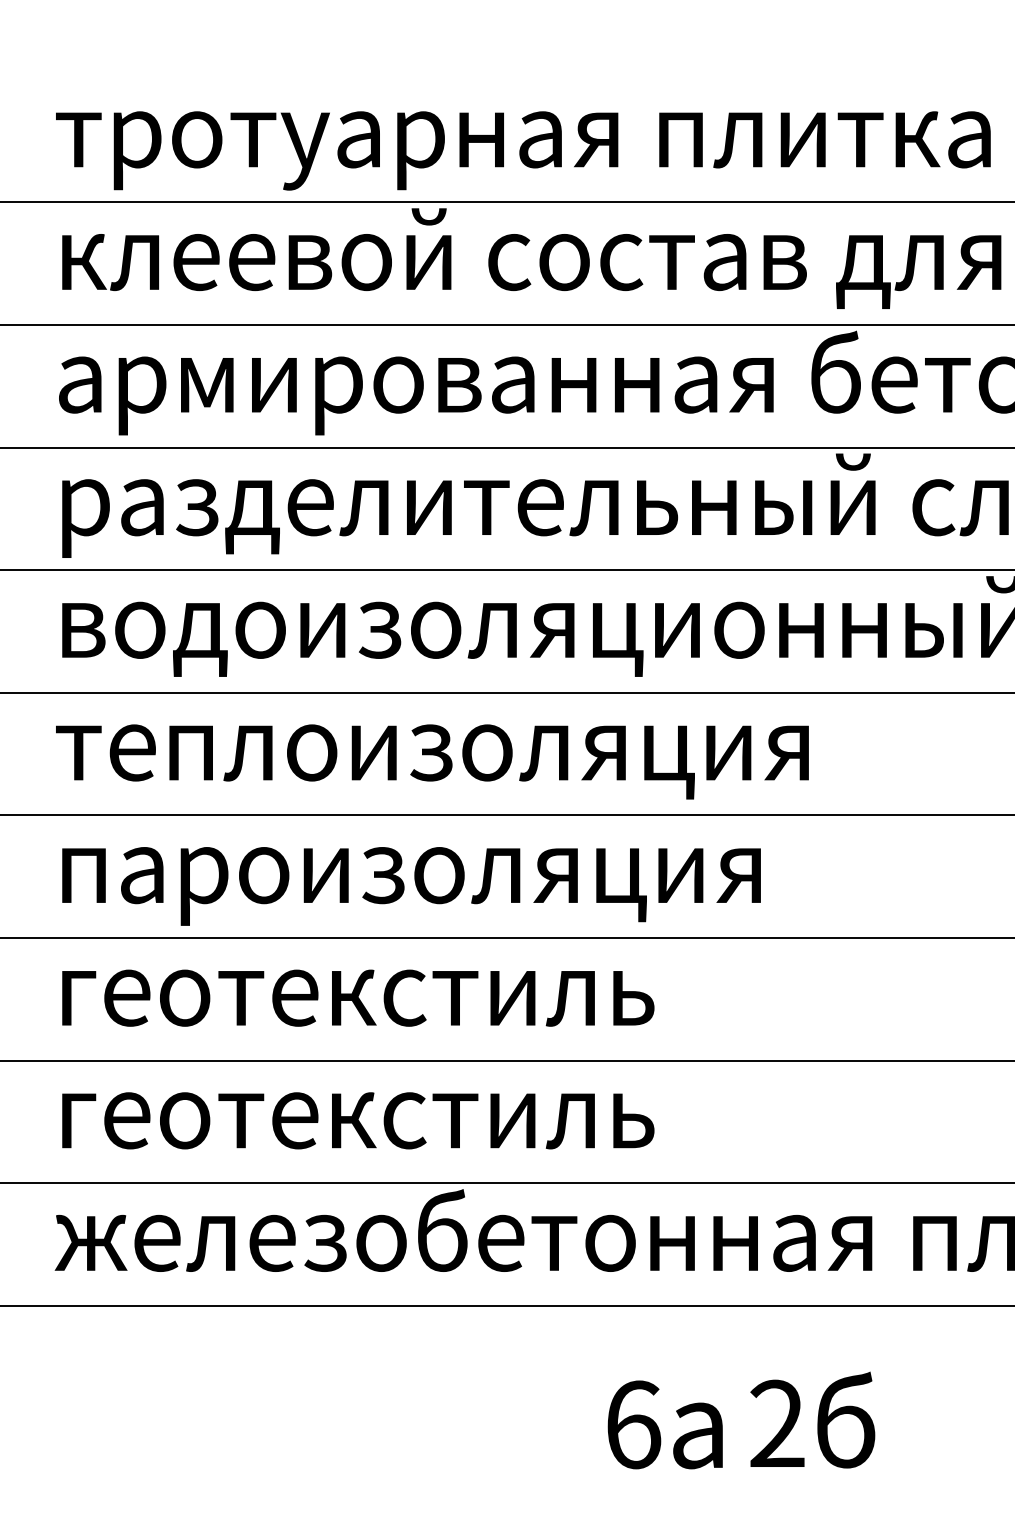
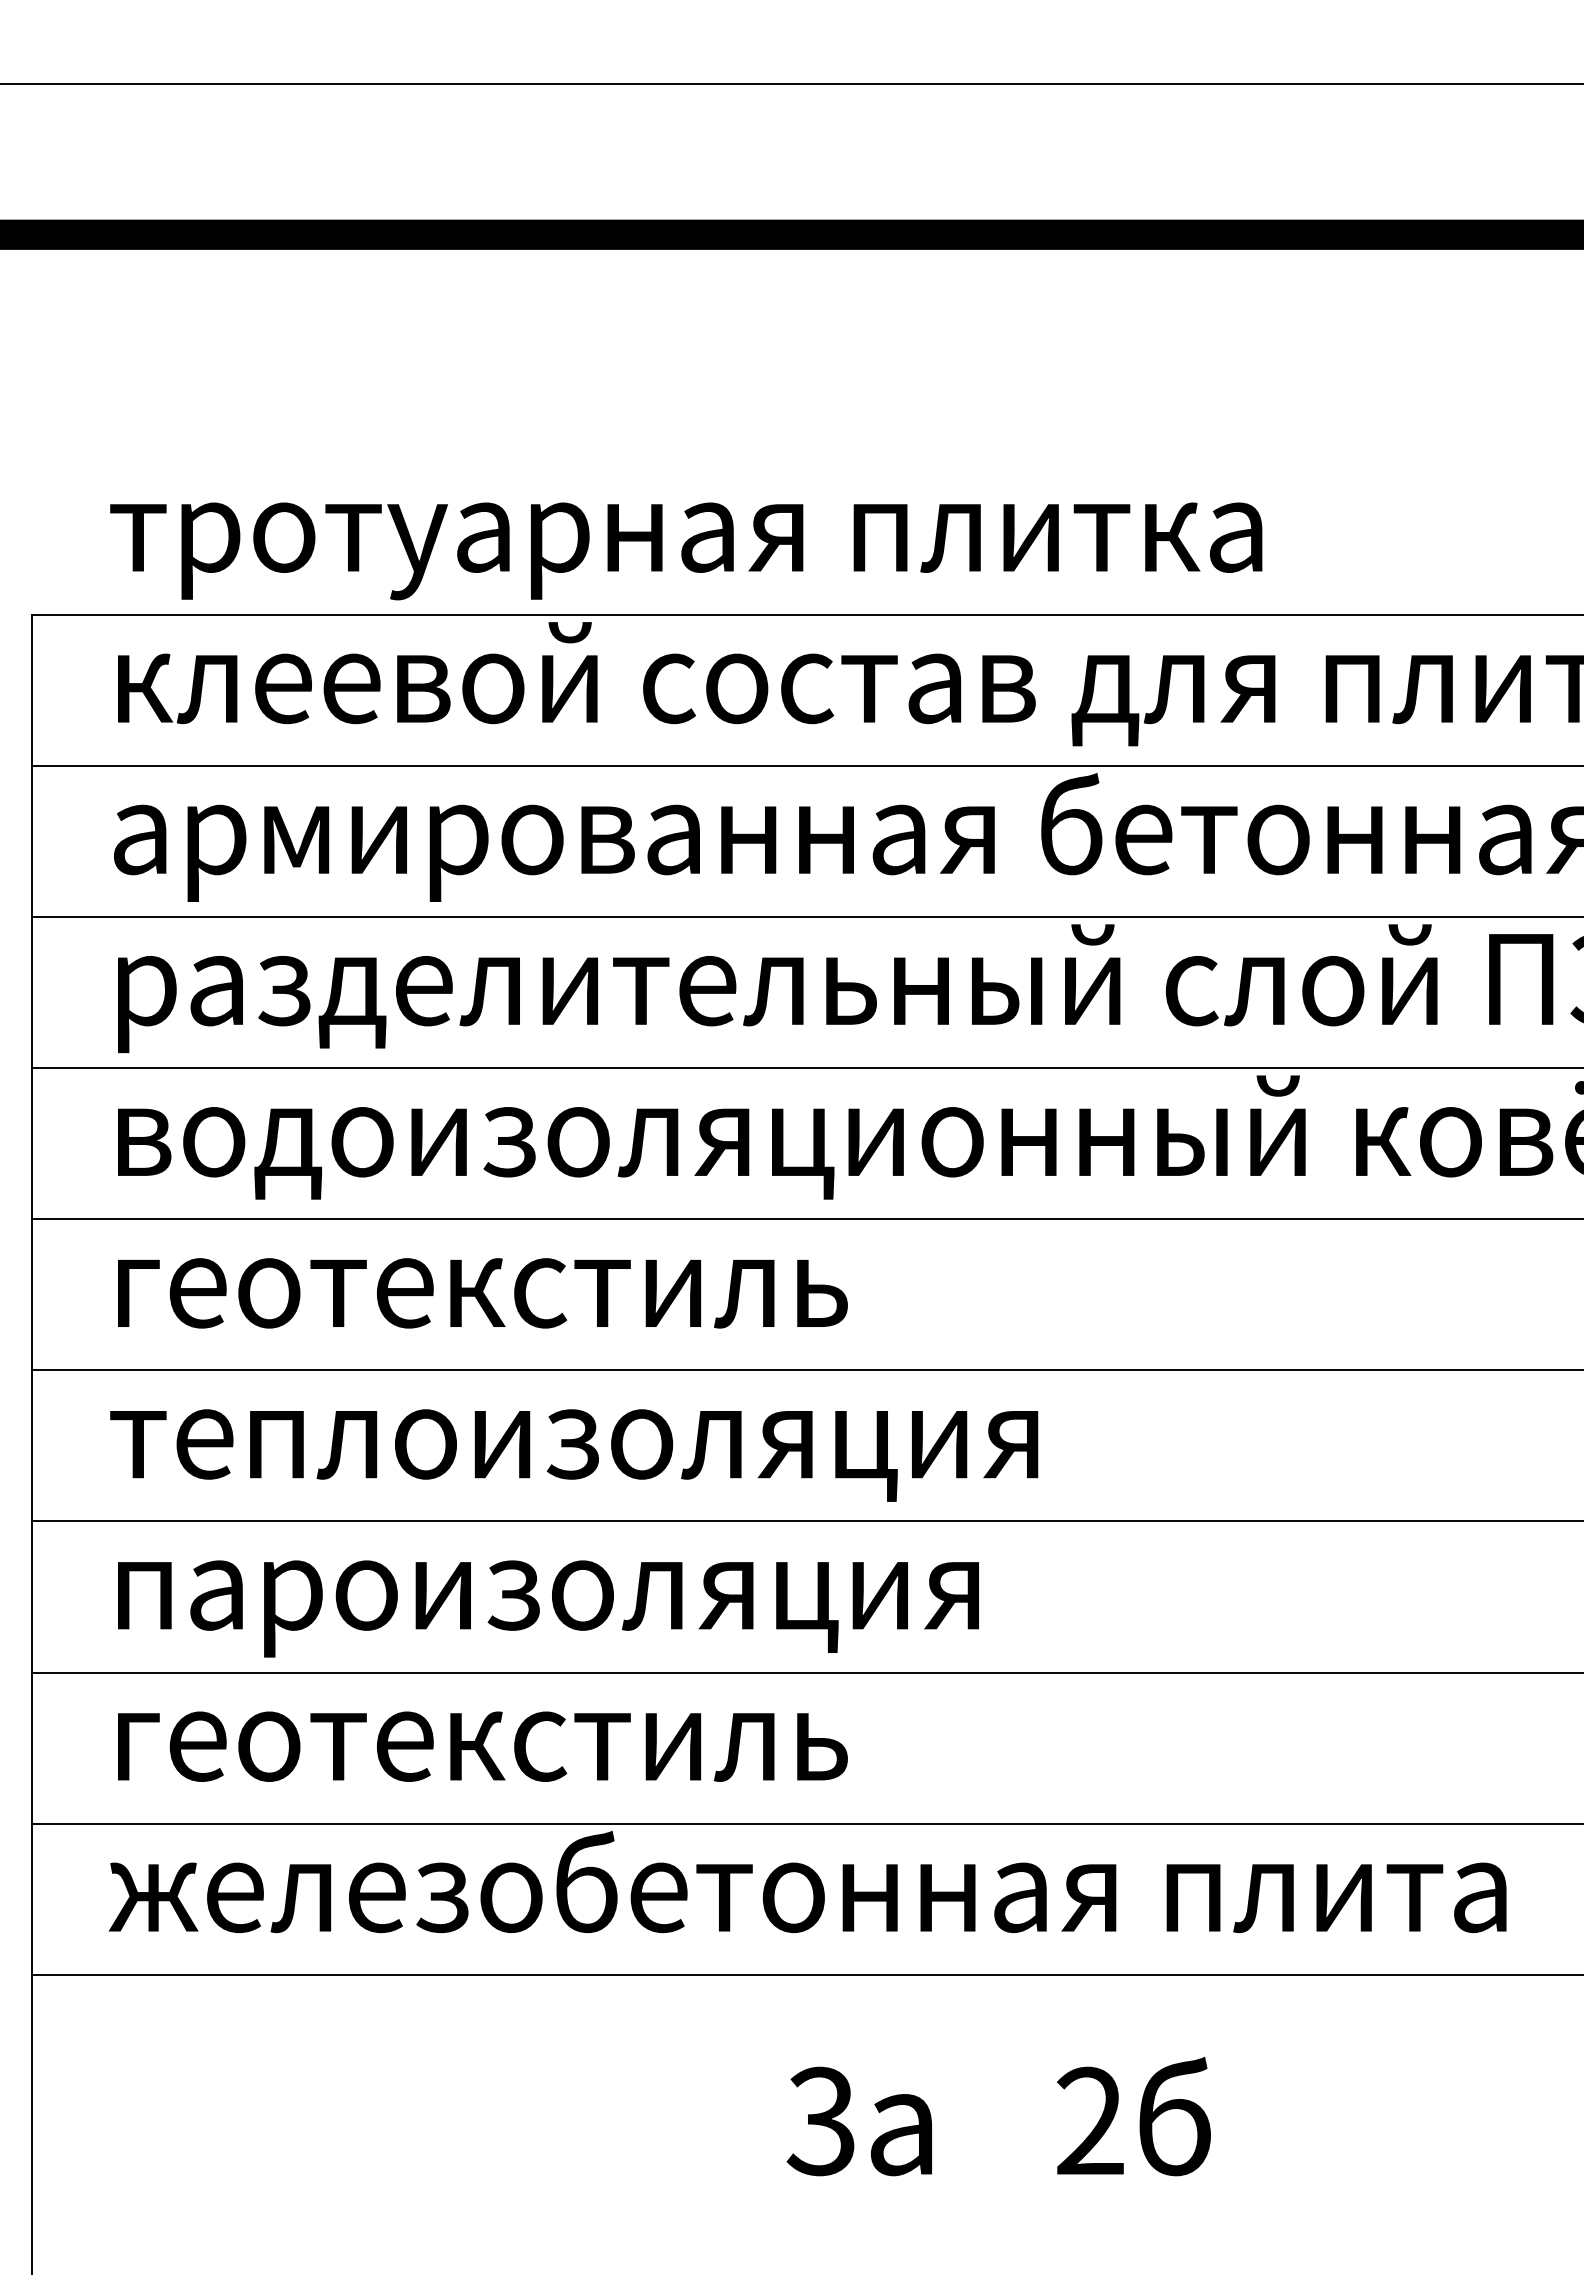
text: (432, 762) -> (574, 1304), теплоизоляция -> геотекстиль
text: (432, 886) -> (574, 1457), пароизоляция -> теплоизоляция
text: (427, 1008) -> (568, 1608), геотекстиль -> пароизоляция
text: (812, 1420) -> (1133, 2116), moved
text: (633, 1424) -> (821, 2121), 6 -> 3

